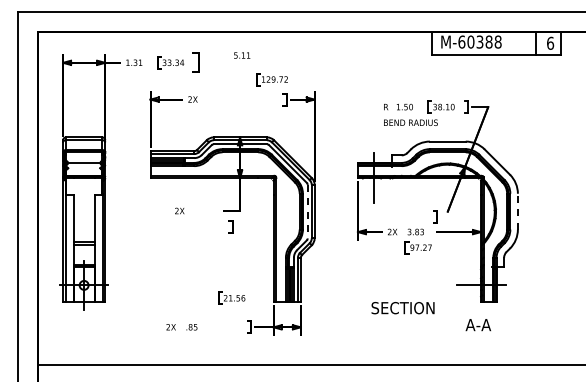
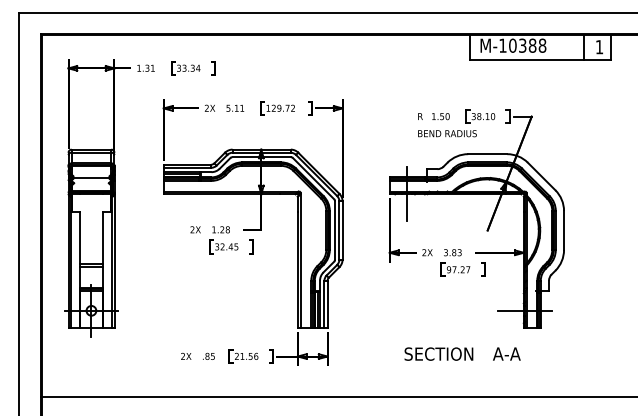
text: (461, 41) -> (502, 45), M-60388 -> M-10388
text: (550, 42) -> (599, 46), 6 -> 1
text: (242, 55) -> (235, 108), moved
part: (195, 62) -> (212, 67), size x0.62
part: (271, 79) -> (277, 108), moved
line: (307, 211) -> (334, 230), dashed -> solid
line: (517, 211) -> (563, 230), dashed -> solid
part: (435, 216) -> (482, 269), moved
part: (205, 220) -> (223, 240), added
part: (231, 297) -> (243, 355), moved
text: (402, 308) -> (438, 354), moved
text: (477, 325) -> (505, 354), moved

